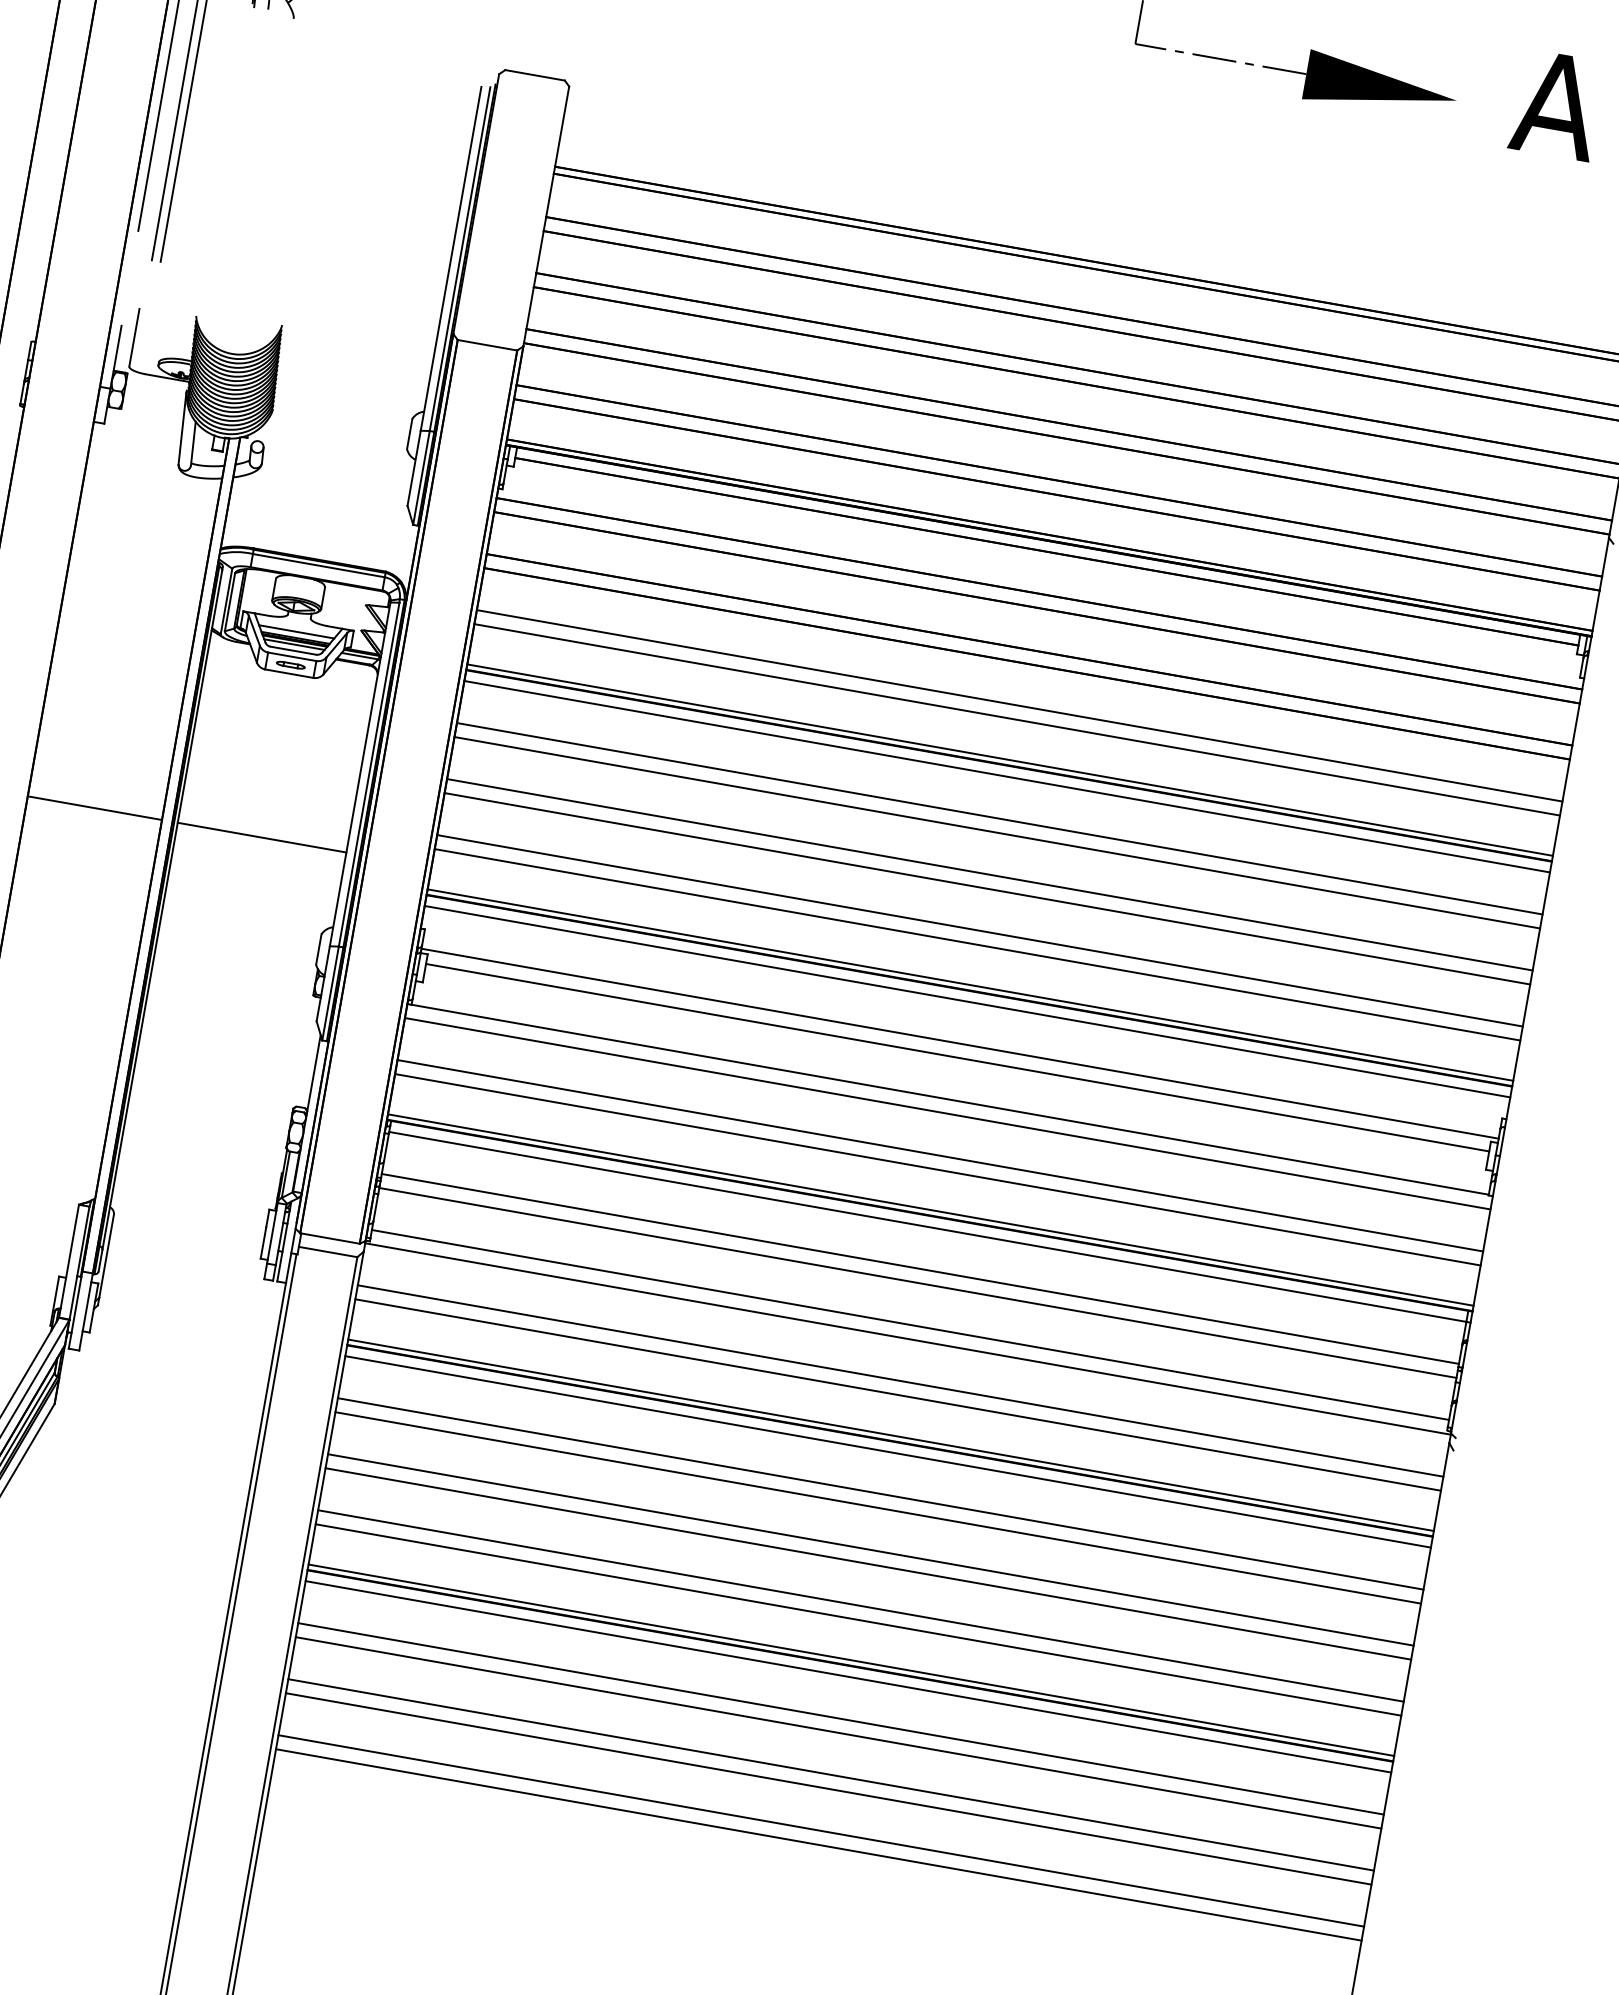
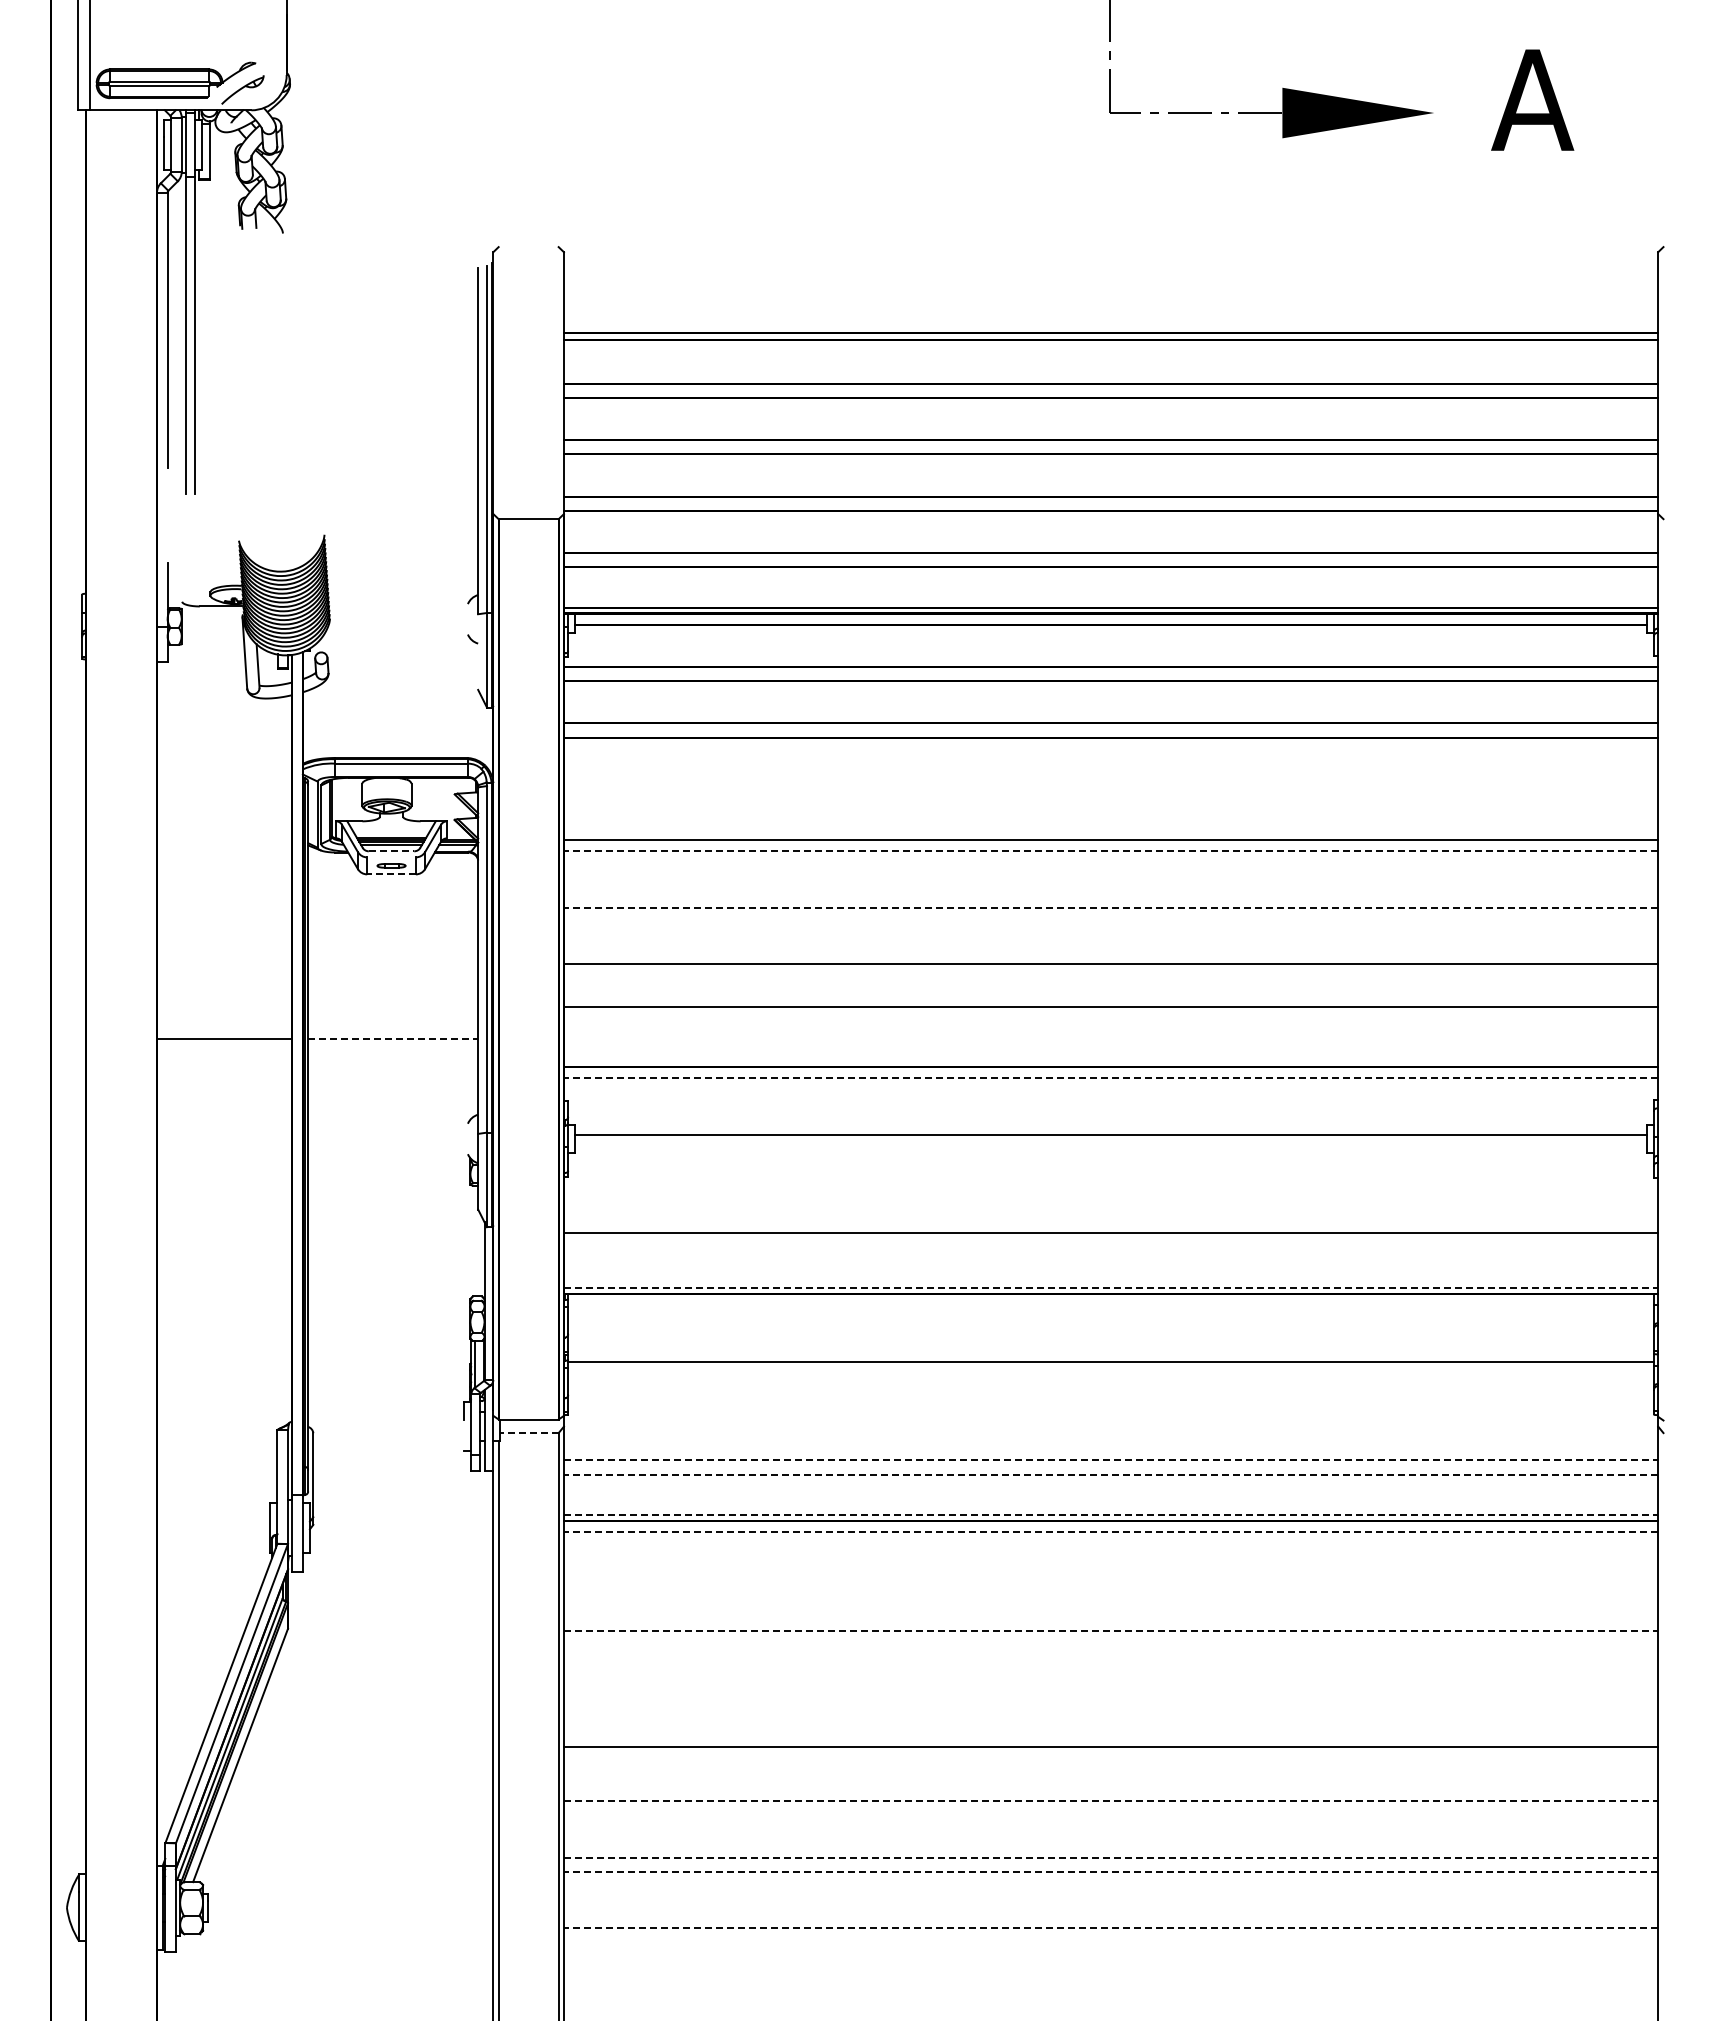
line: (534, 75) -> (528, 247), removed
line: (134, 337) -> (182, 572), removed
line: (409, 434) -> (467, 619), removed
line: (414, 467) -> (478, 651), removed
line: (296, 632) -> (391, 832), removed
line: (293, 650) -> (391, 851), solid -> dashed
line: (292, 656) -> (391, 857), removed
line: (289, 673) -> (391, 874), solid -> dashed
line: (1019, 705) -> (1110, 779), removed
line: (1016, 720) -> (1110, 794), removed
line: (1009, 759) -> (1110, 834), removed
line: (1008, 765) -> (1110, 840), removed
line: (1006, 776) -> (1110, 851), solid -> dashed
line: (999, 818) -> (1110, 893), removed
line: (996, 832) -> (1110, 907), solid -> dashed
line: (262, 837) -> (393, 1039), solid -> dashed
line: (989, 874) -> (1110, 950), removed
line: (977, 944) -> (1110, 1020), removed
line: (318, 948) -> (467, 1138), removed
line: (969, 985) -> (1110, 1061), removed
line: (966, 1001) -> (1110, 1078), solid -> dashed
line: (959, 1043) -> (1110, 1120), removed
line: (949, 1099) -> (1110, 1176), removed
line: (947, 1114) -> (1110, 1191), removed
line: (937, 1169) -> (1110, 1247), removed
line: (931, 1210) -> (1111, 1288), solid -> dashed
line: (927, 1227) -> (1110, 1305), removed
line: (263, 1243) -> (464, 1435), removed
line: (327, 1252) -> (528, 1433), solid -> dashed
line: (919, 1268) -> (1110, 1347), removed
line: (909, 1325) -> (1110, 1404), removed
line: (907, 1339) -> (1110, 1418), removed
line: (901, 1381) -> (1111, 1460), solid -> dashed
line: (897, 1394) -> (1110, 1474), solid -> dashed
line: (891, 1435) -> (1111, 1515), solid -> dashed
line: (887, 1451) -> (1110, 1531), solid -> dashed
line: (880, 1494) -> (1110, 1574), removed
line: (877, 1507) -> (1110, 1588), removed
line: (871, 1549) -> (1111, 1630), solid -> dashed
line: (867, 1563) -> (1110, 1644), removed
line: (860, 1606) -> (1110, 1687), removed
line: (857, 1620) -> (1110, 1701), removed
line: (850, 1659) -> (1110, 1741), removed
line: (849, 1665) -> (1110, 1747), removed
line: (847, 1676) -> (1110, 1758), removed
line: (841, 1719) -> (1111, 1801), solid -> dashed
line: (837, 1733) -> (1110, 1815), removed
line: (831, 1774) -> (1111, 1857), solid -> dashed
line: (828, 1788) -> (1110, 1871), solid -> dashed
line: (820, 1830) -> (1110, 1913), removed
line: (818, 1845) -> (1110, 1928), solid -> dashed

